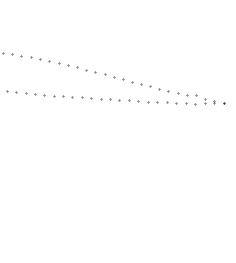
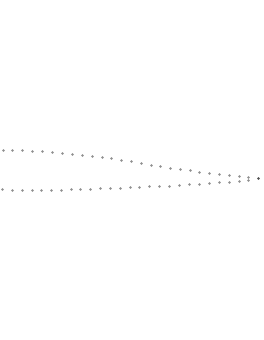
part: (196, 100) -> (229, 178), size x0.62

